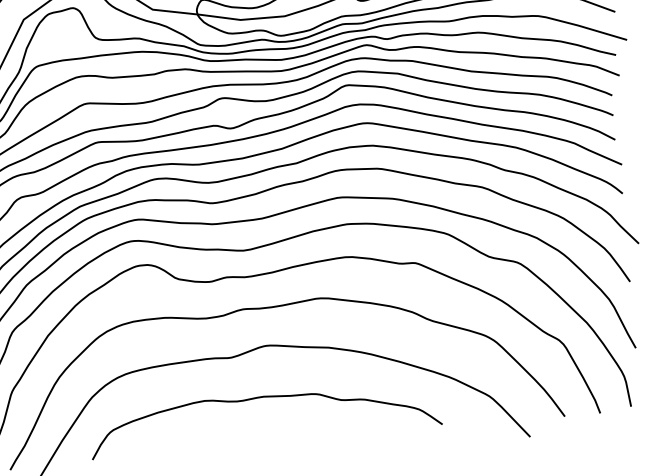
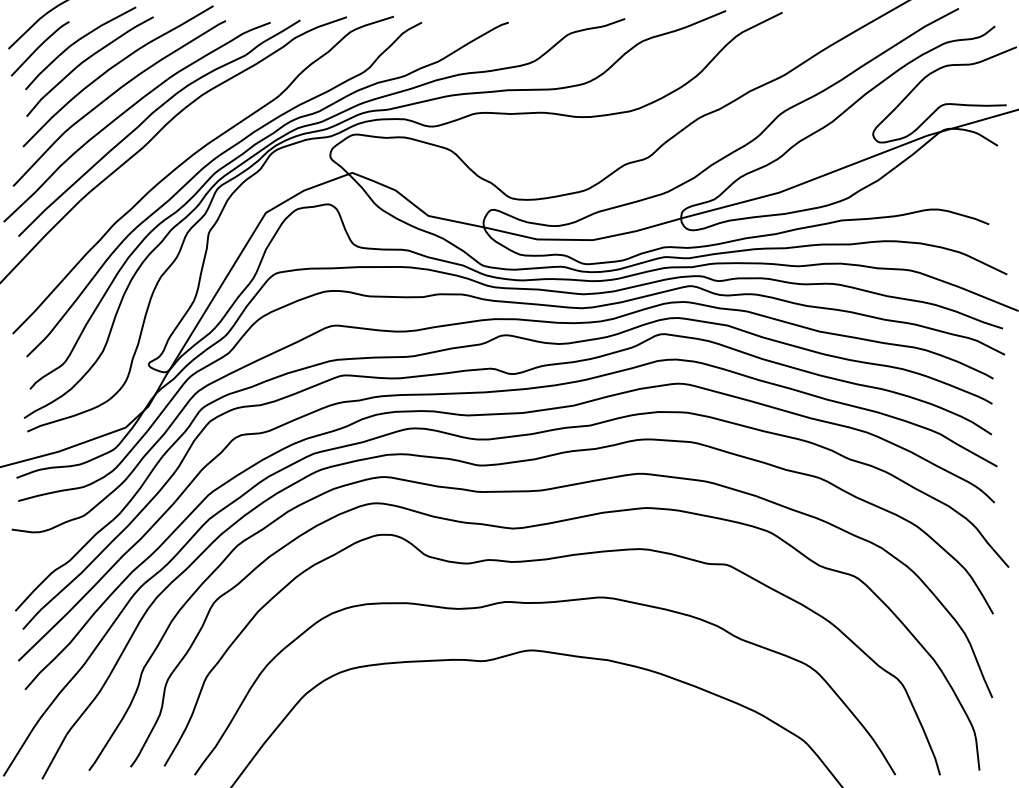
curve: (259, 398) -> (515, 715), removed

